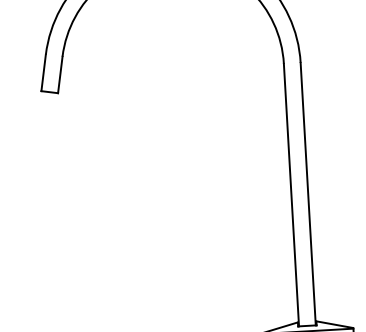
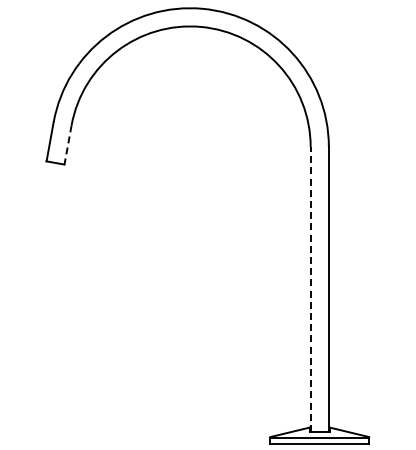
line: (60, 75) -> (68, 145), solid -> dashed
line: (291, 194) -> (310, 288), solid -> dashed

